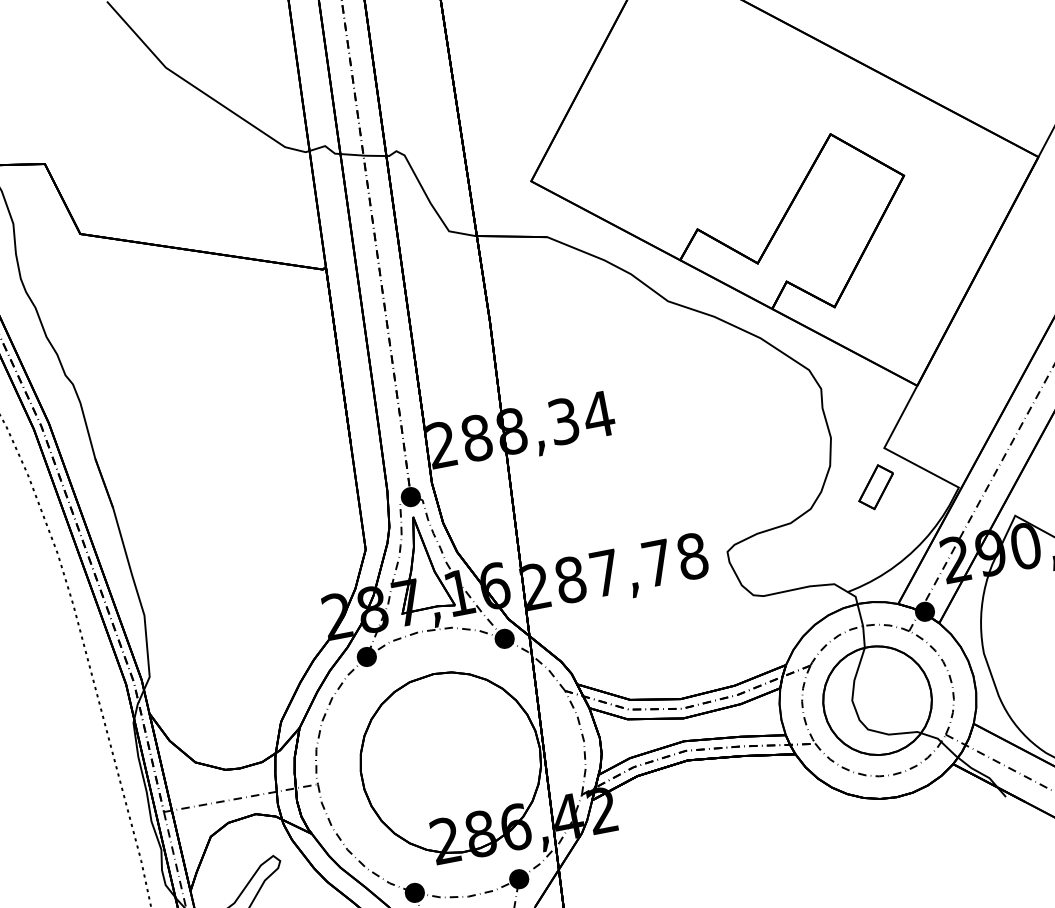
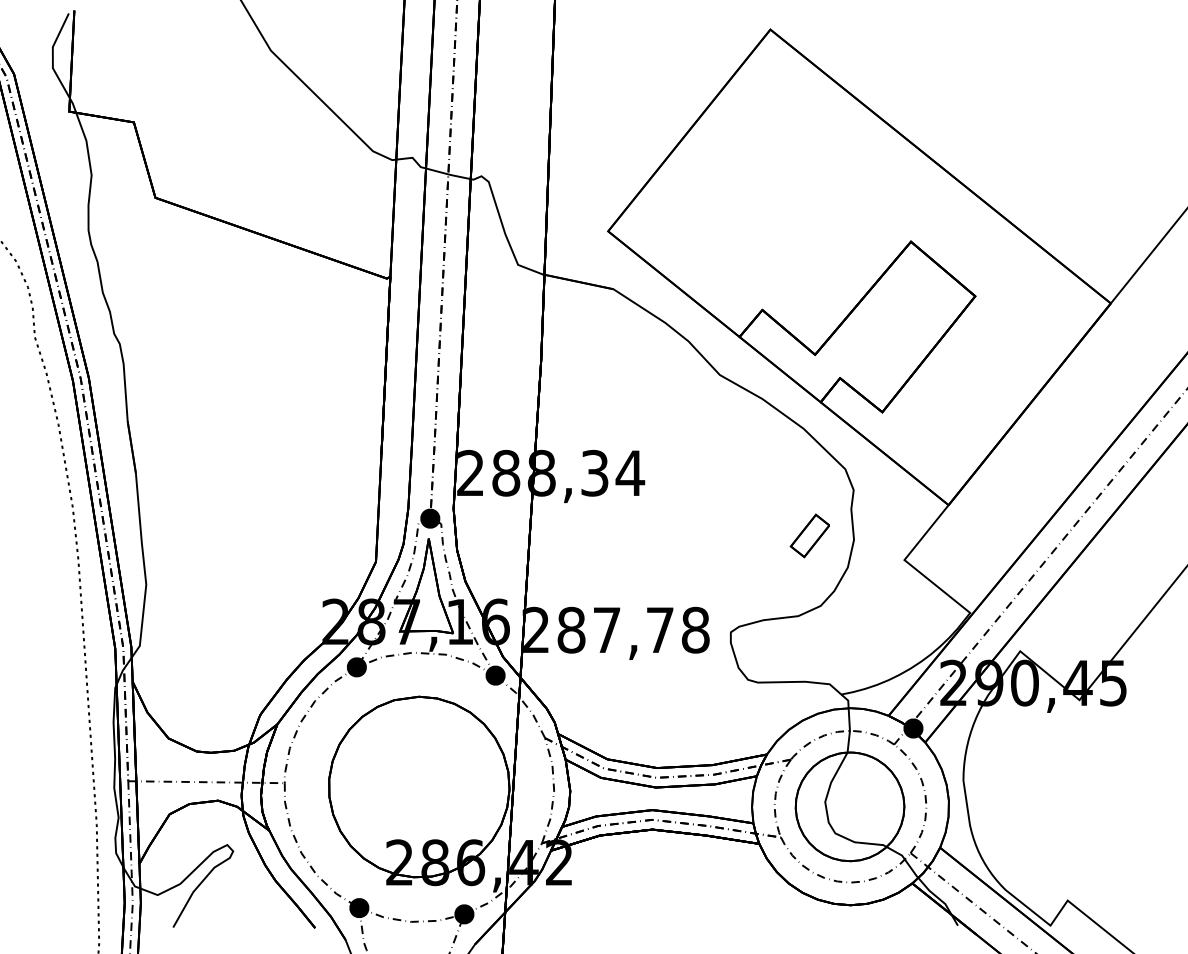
part: (875, 486) -> (809, 535), moved

